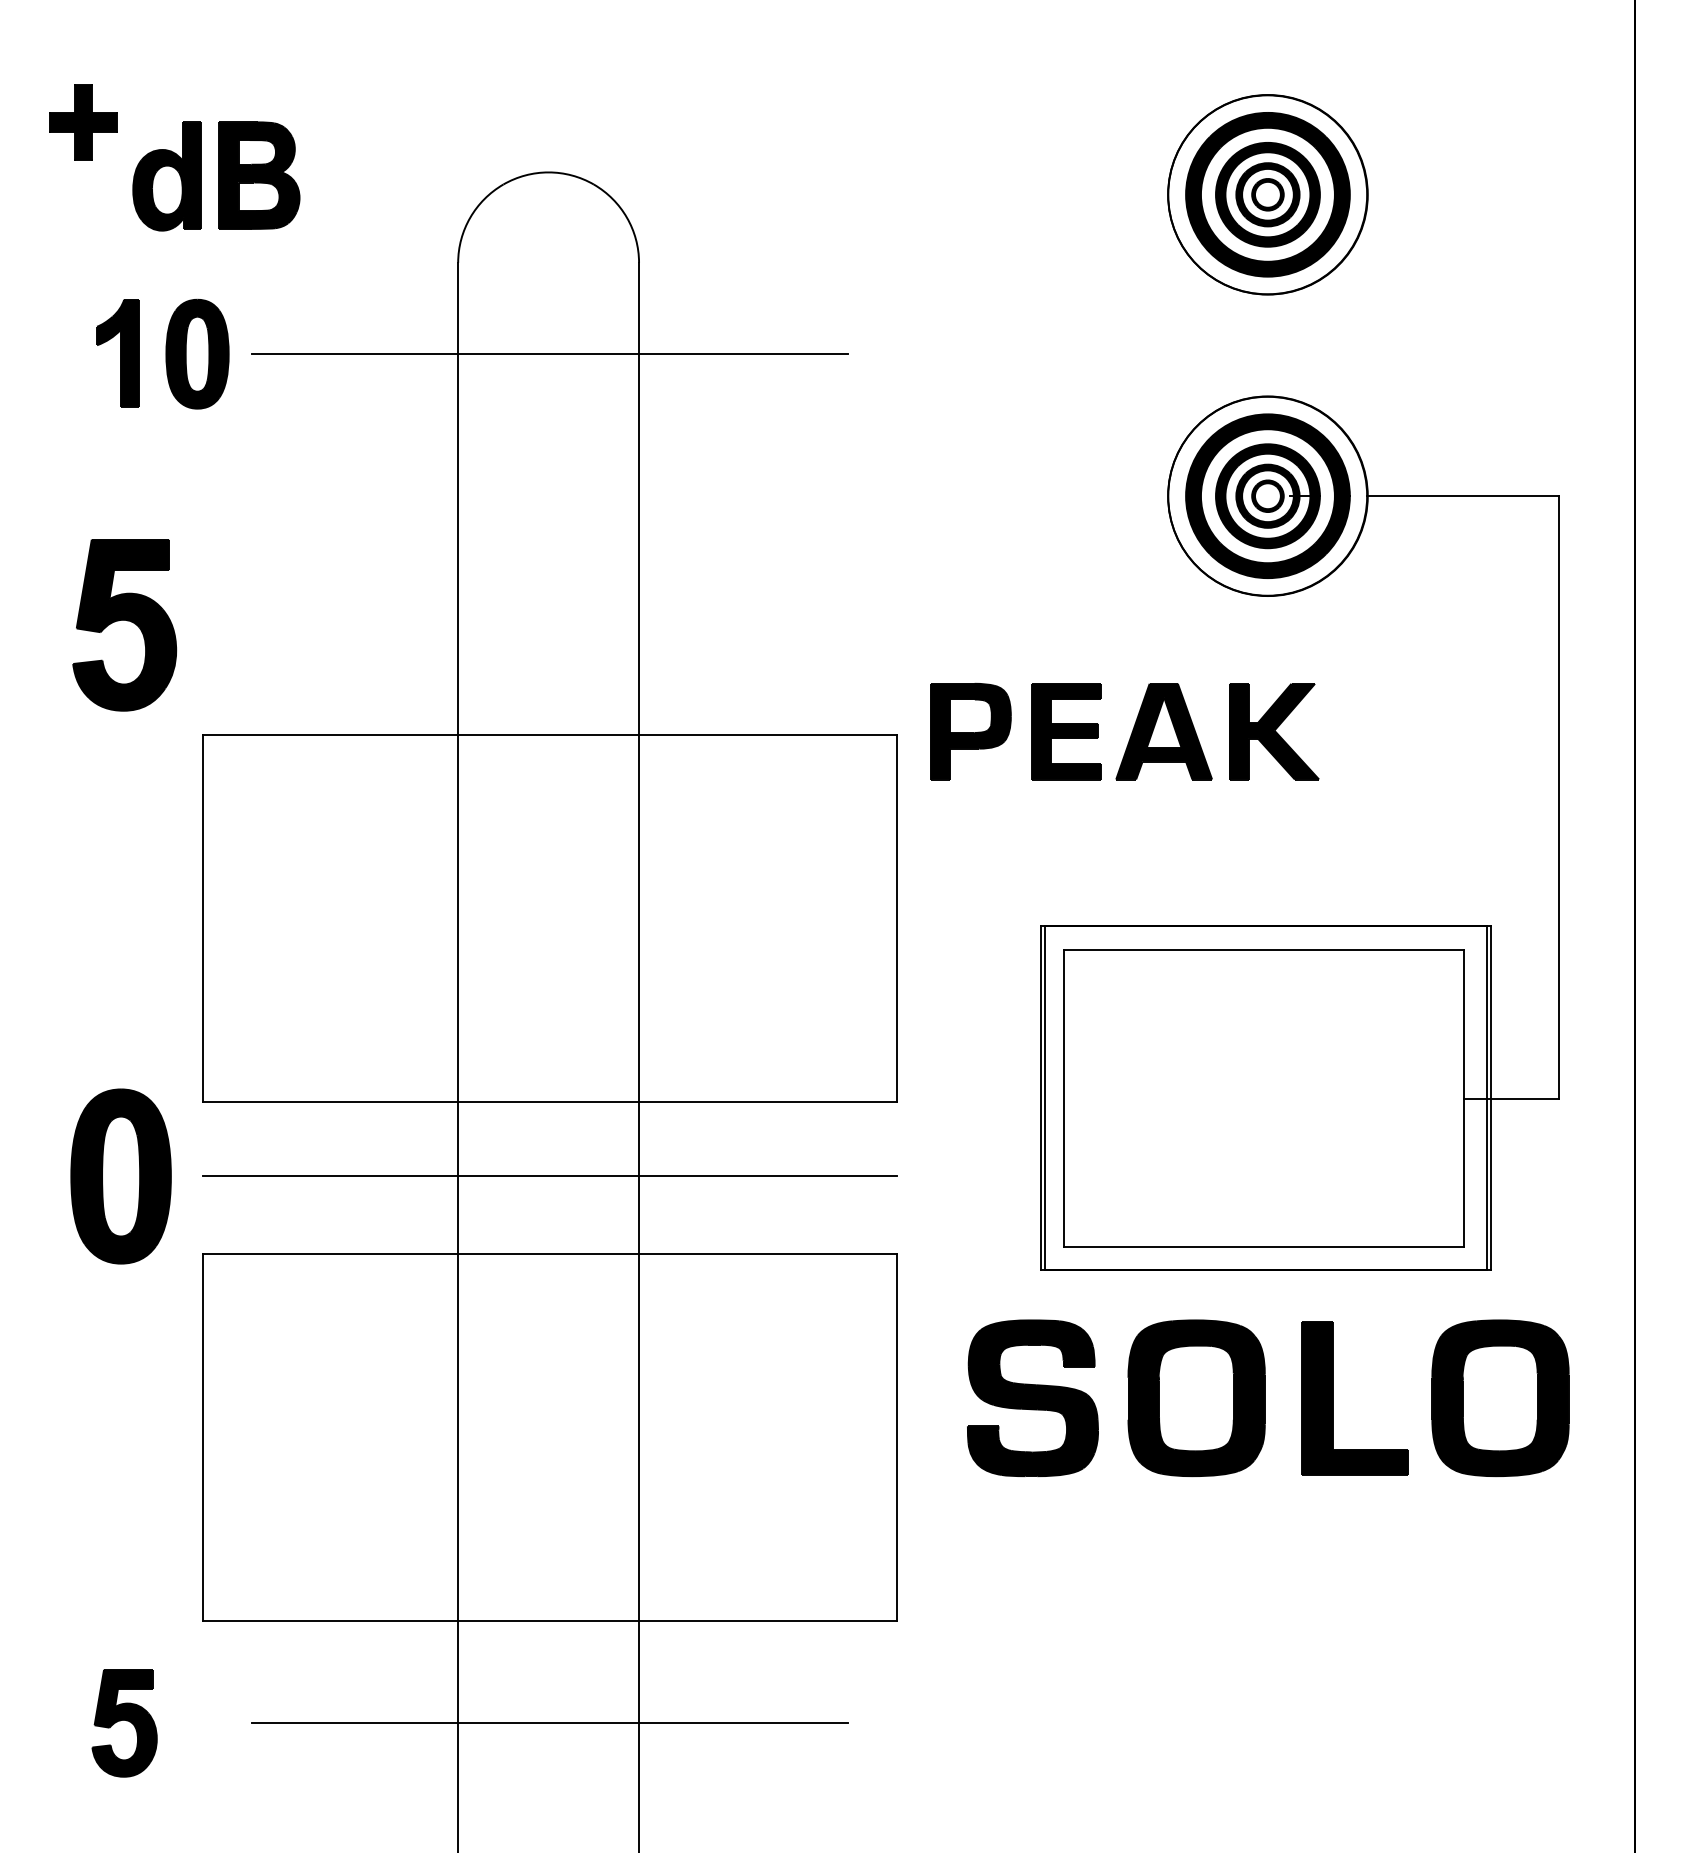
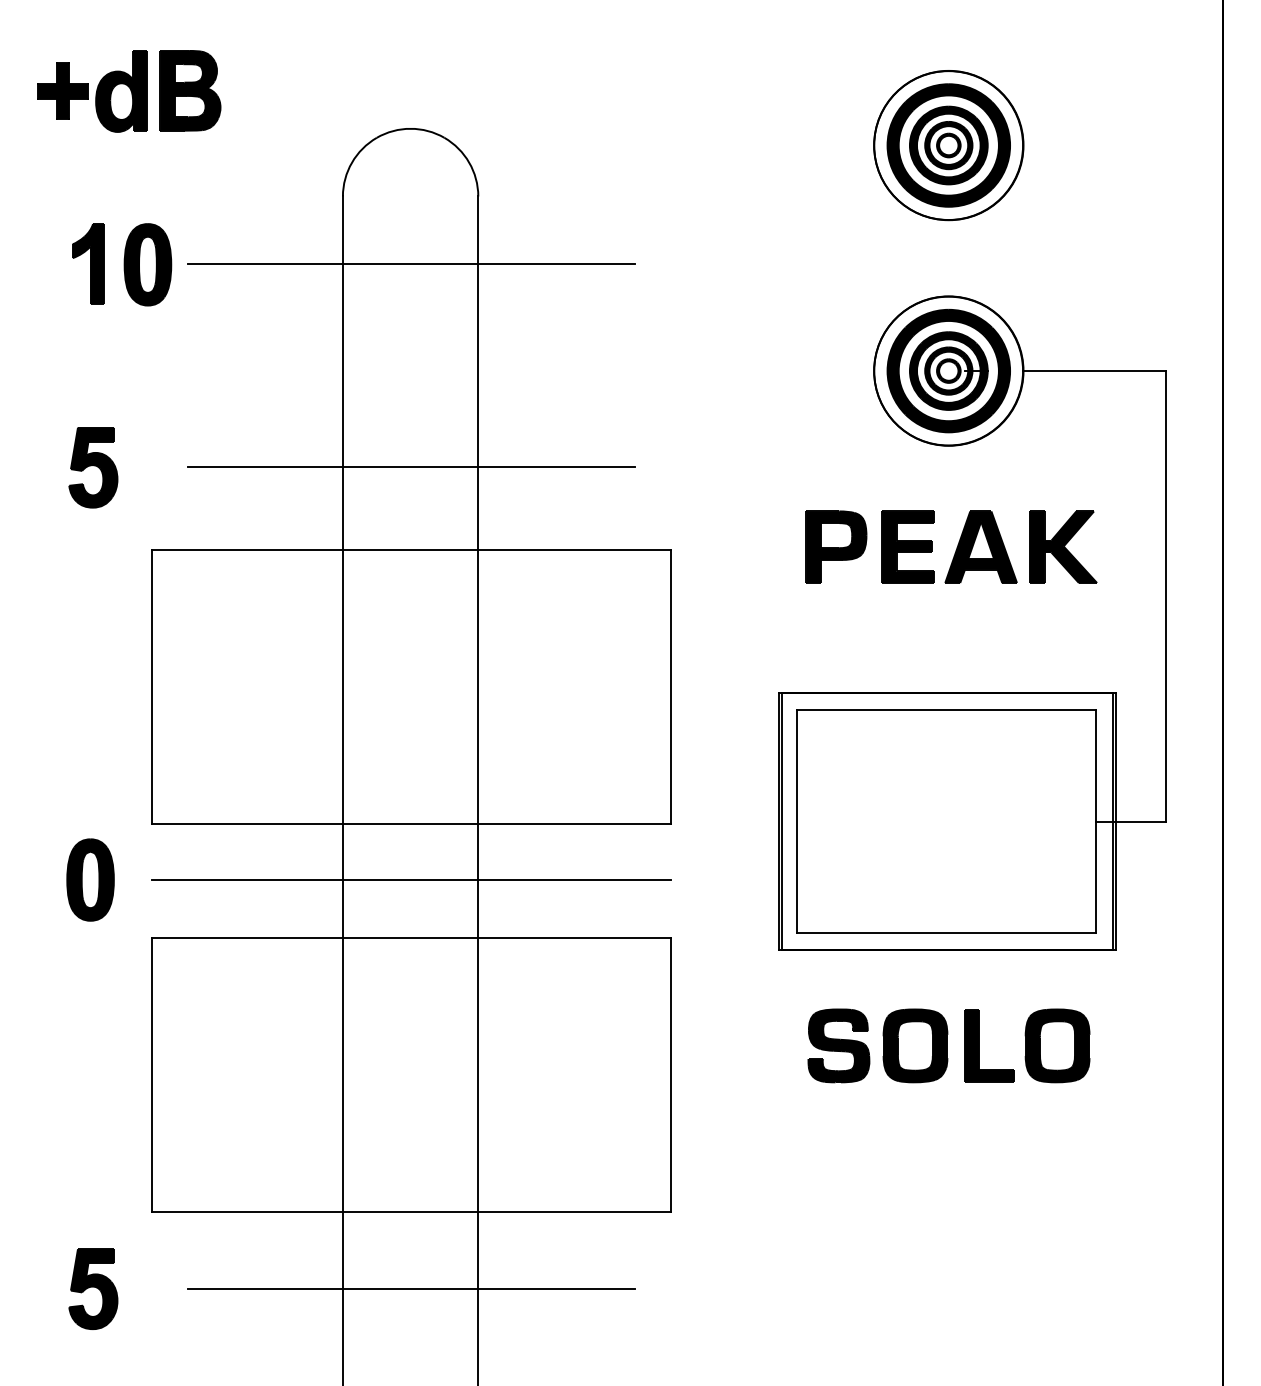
part: (216, 176) -> (158, 91), moved
line: (549, 624) -> (411, 467), added
part: (124, 625) -> (93, 467), size x0.62
part: (1131, 732) -> (956, 547), moved
part: (120, 1176) -> (90, 880), size x0.62
part: (1267, 1397) -> (948, 1045), size x0.62

